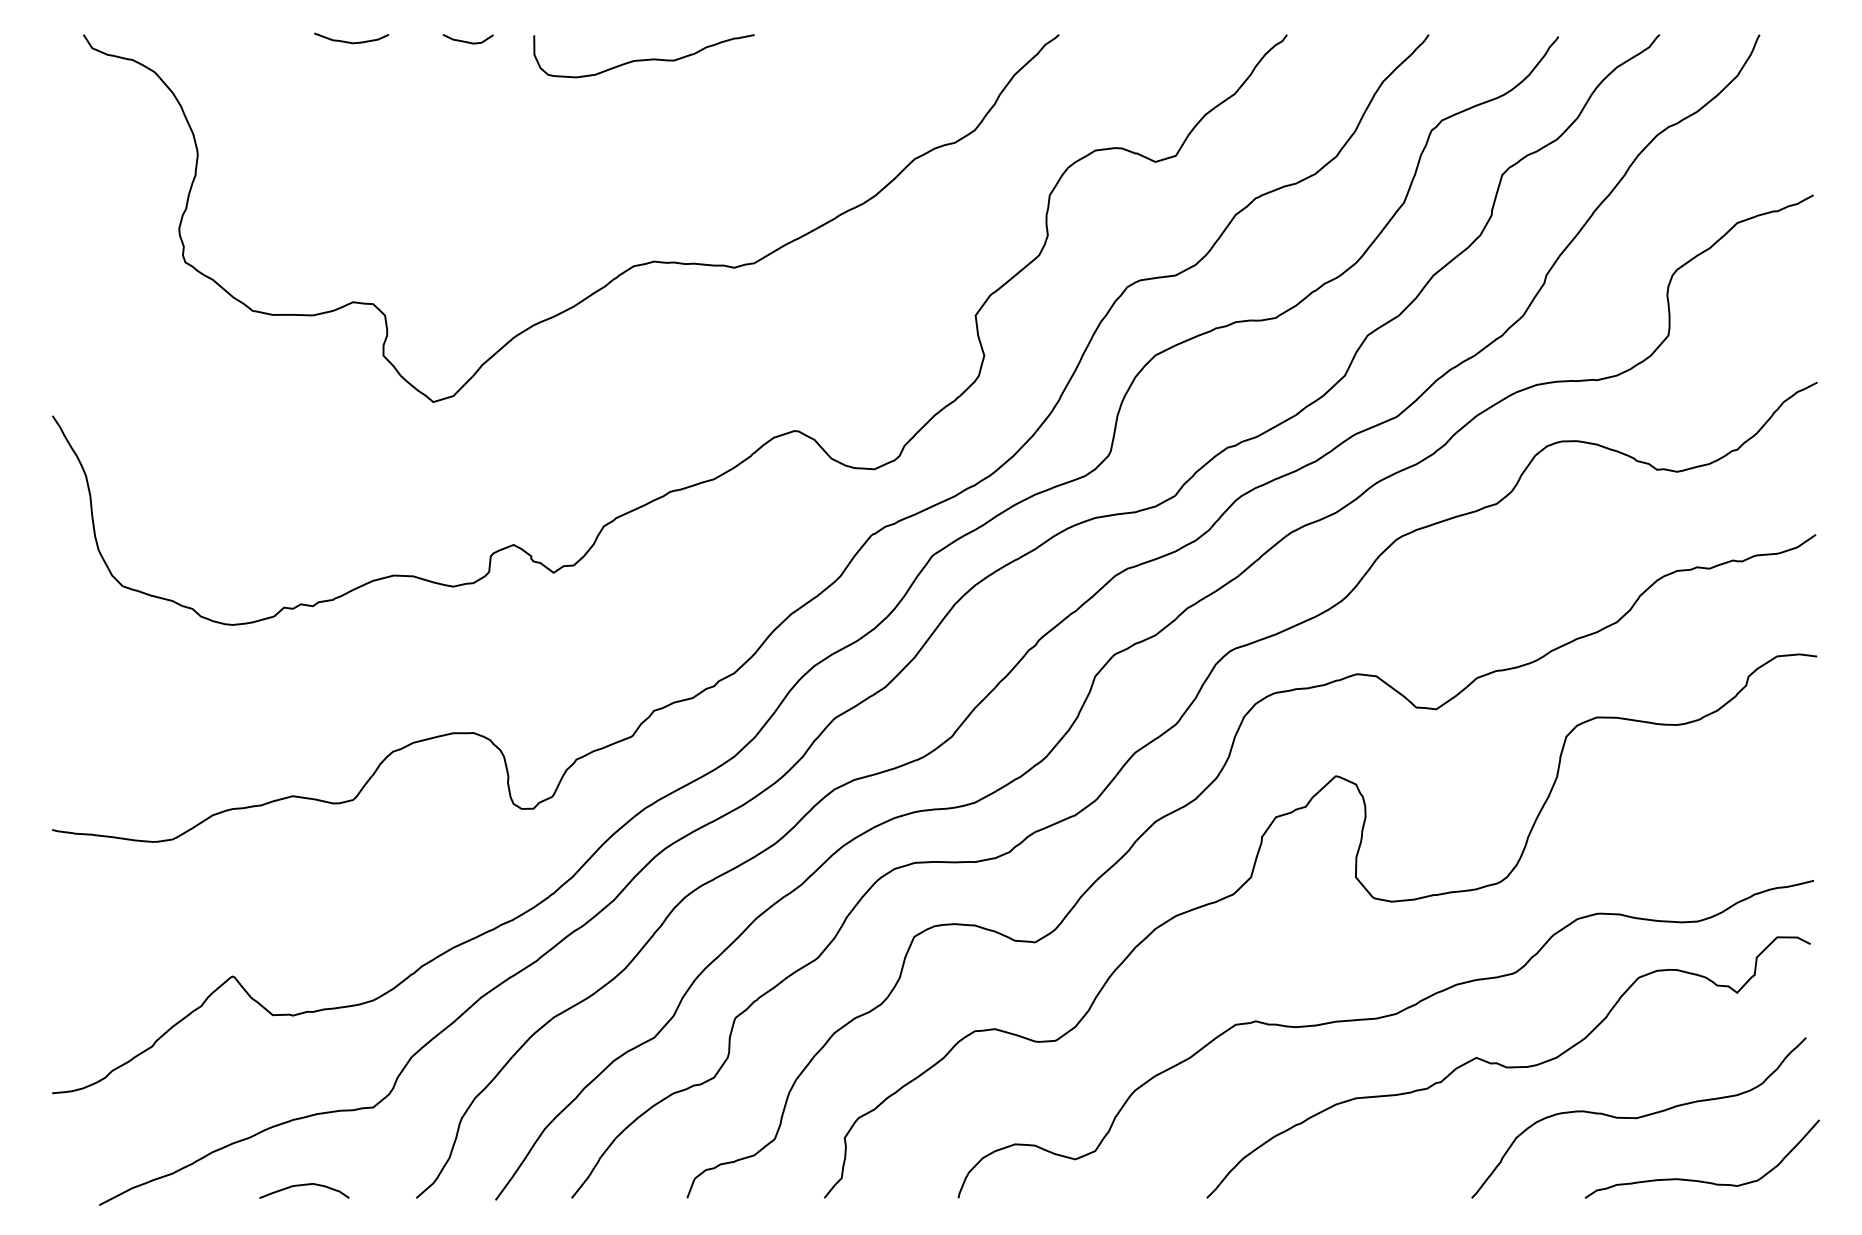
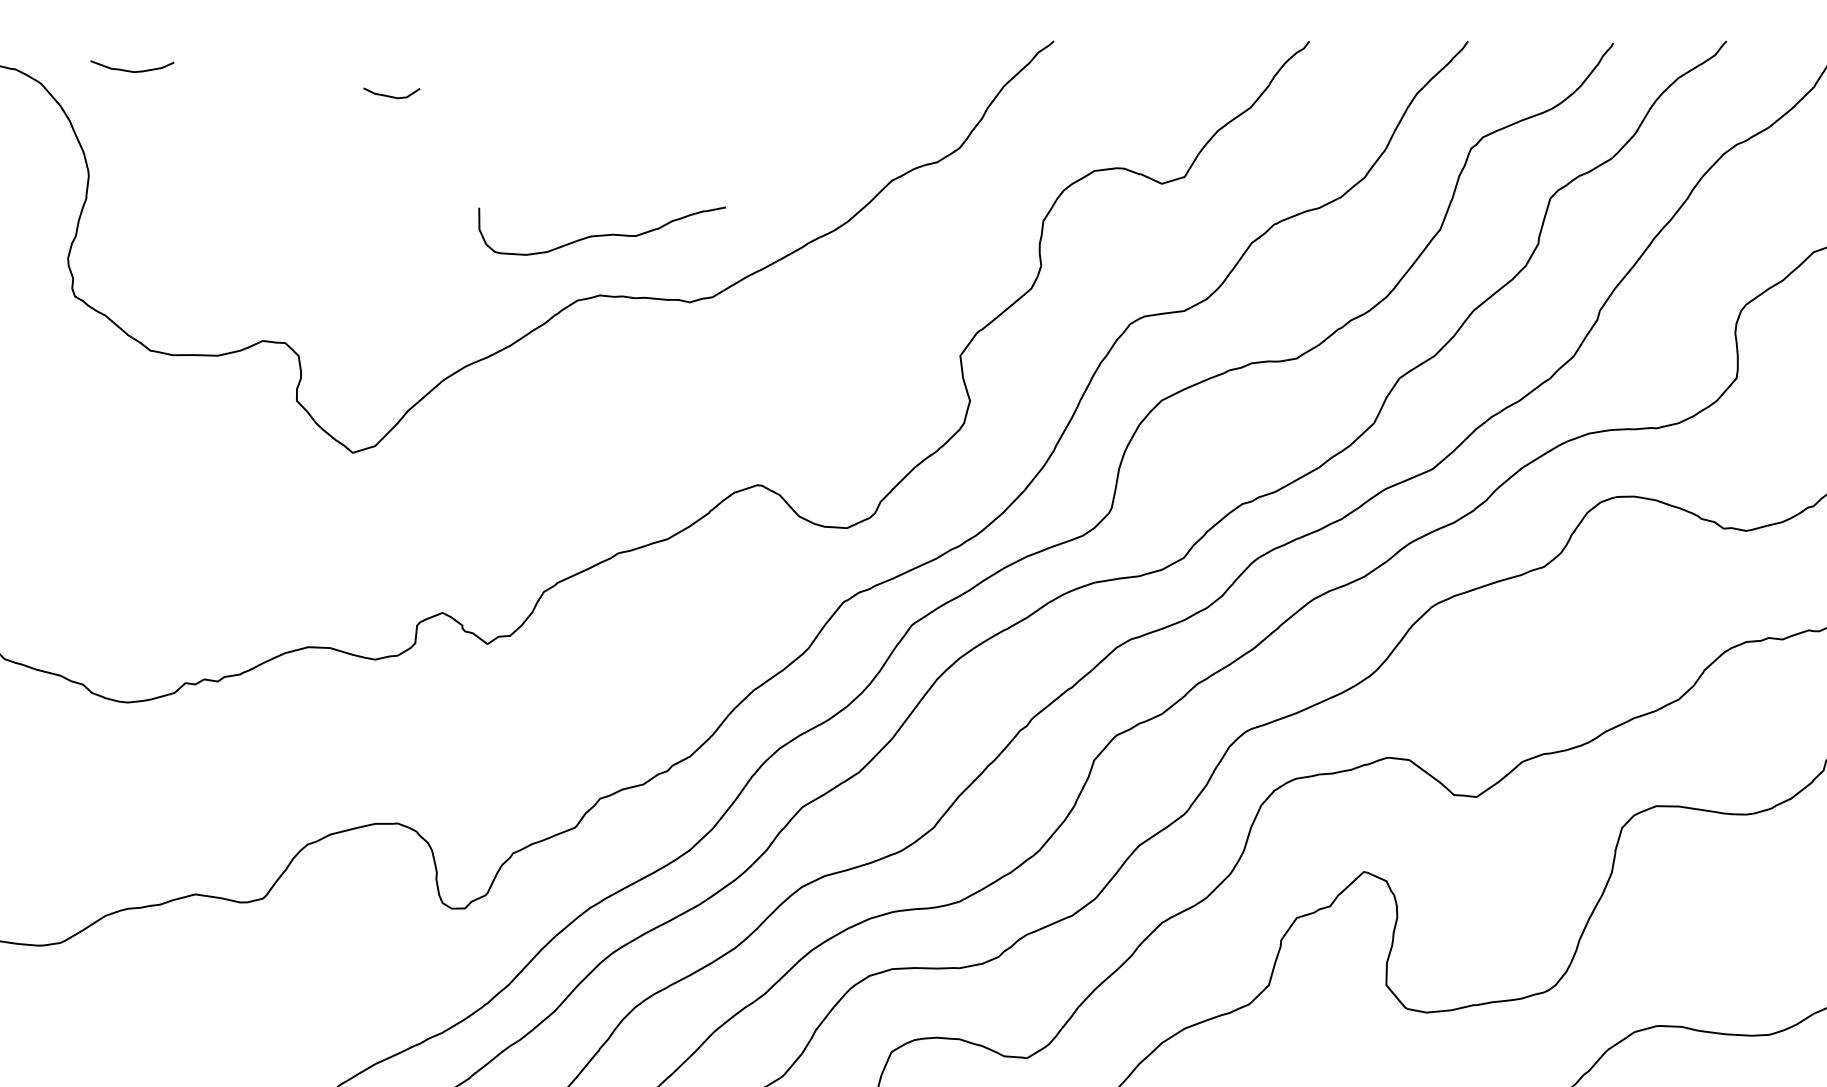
curve: (349, 41) -> (129, 70), moved
curve: (467, 41) -> (391, 95), moved
curve: (643, 59) -> (601, 234), moved

